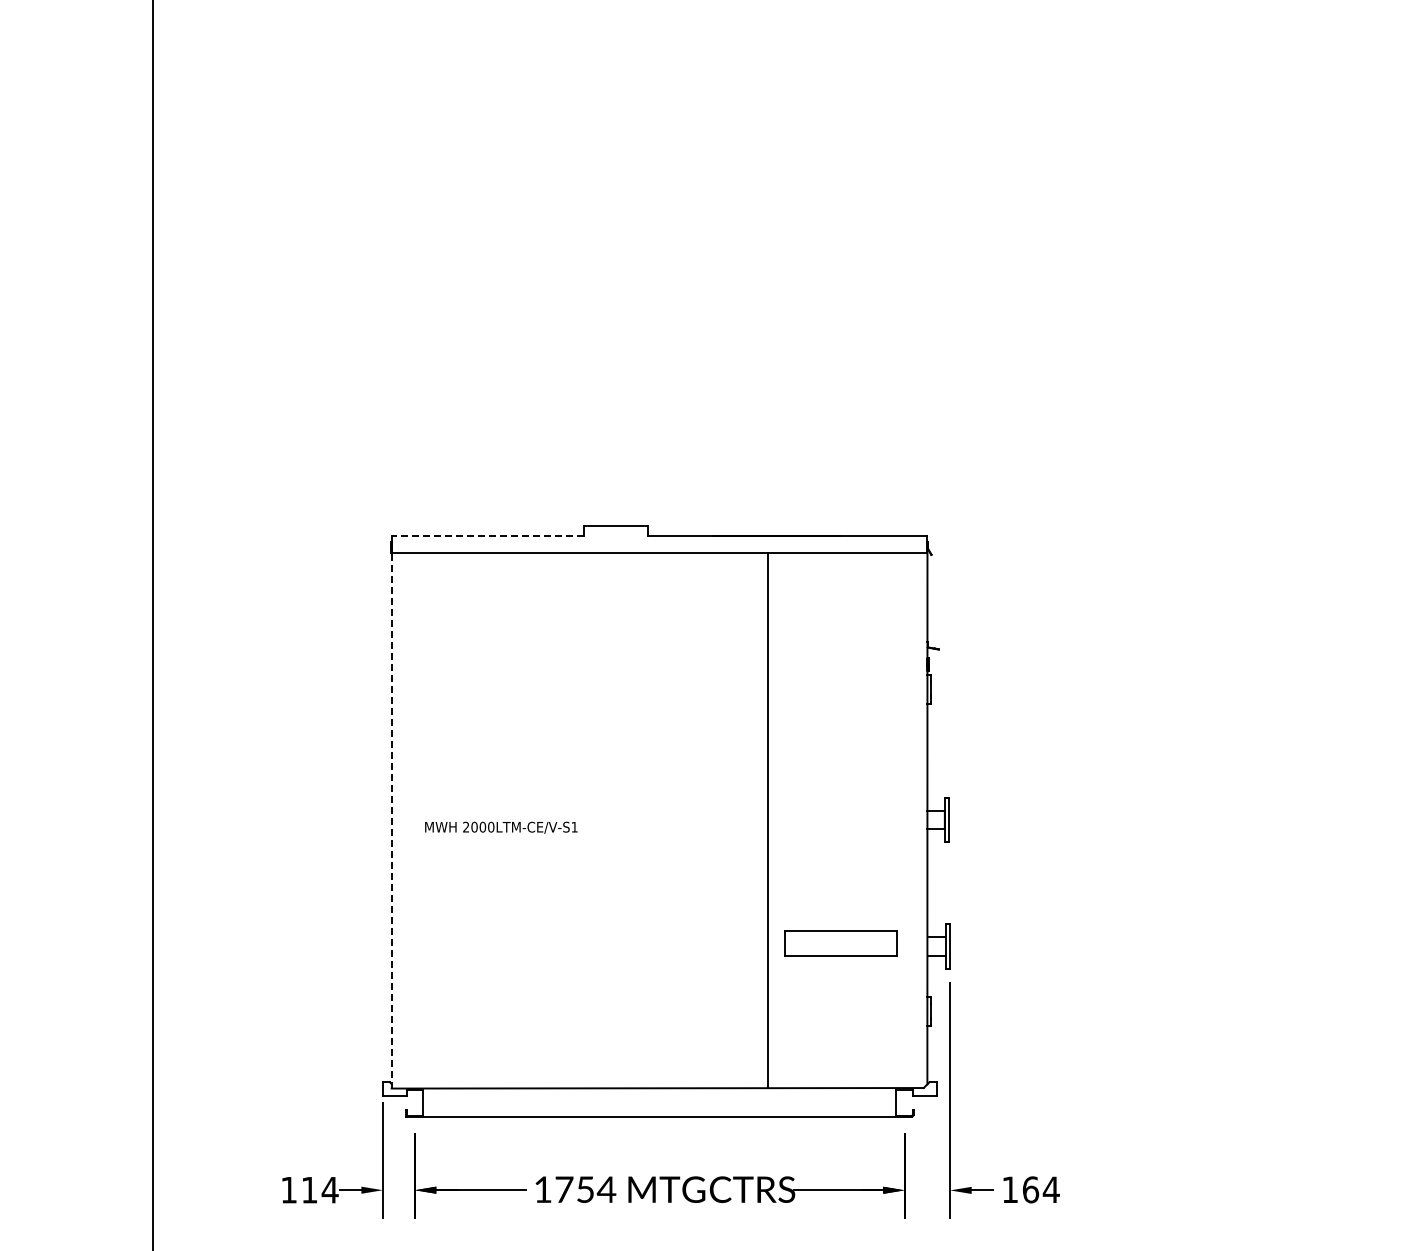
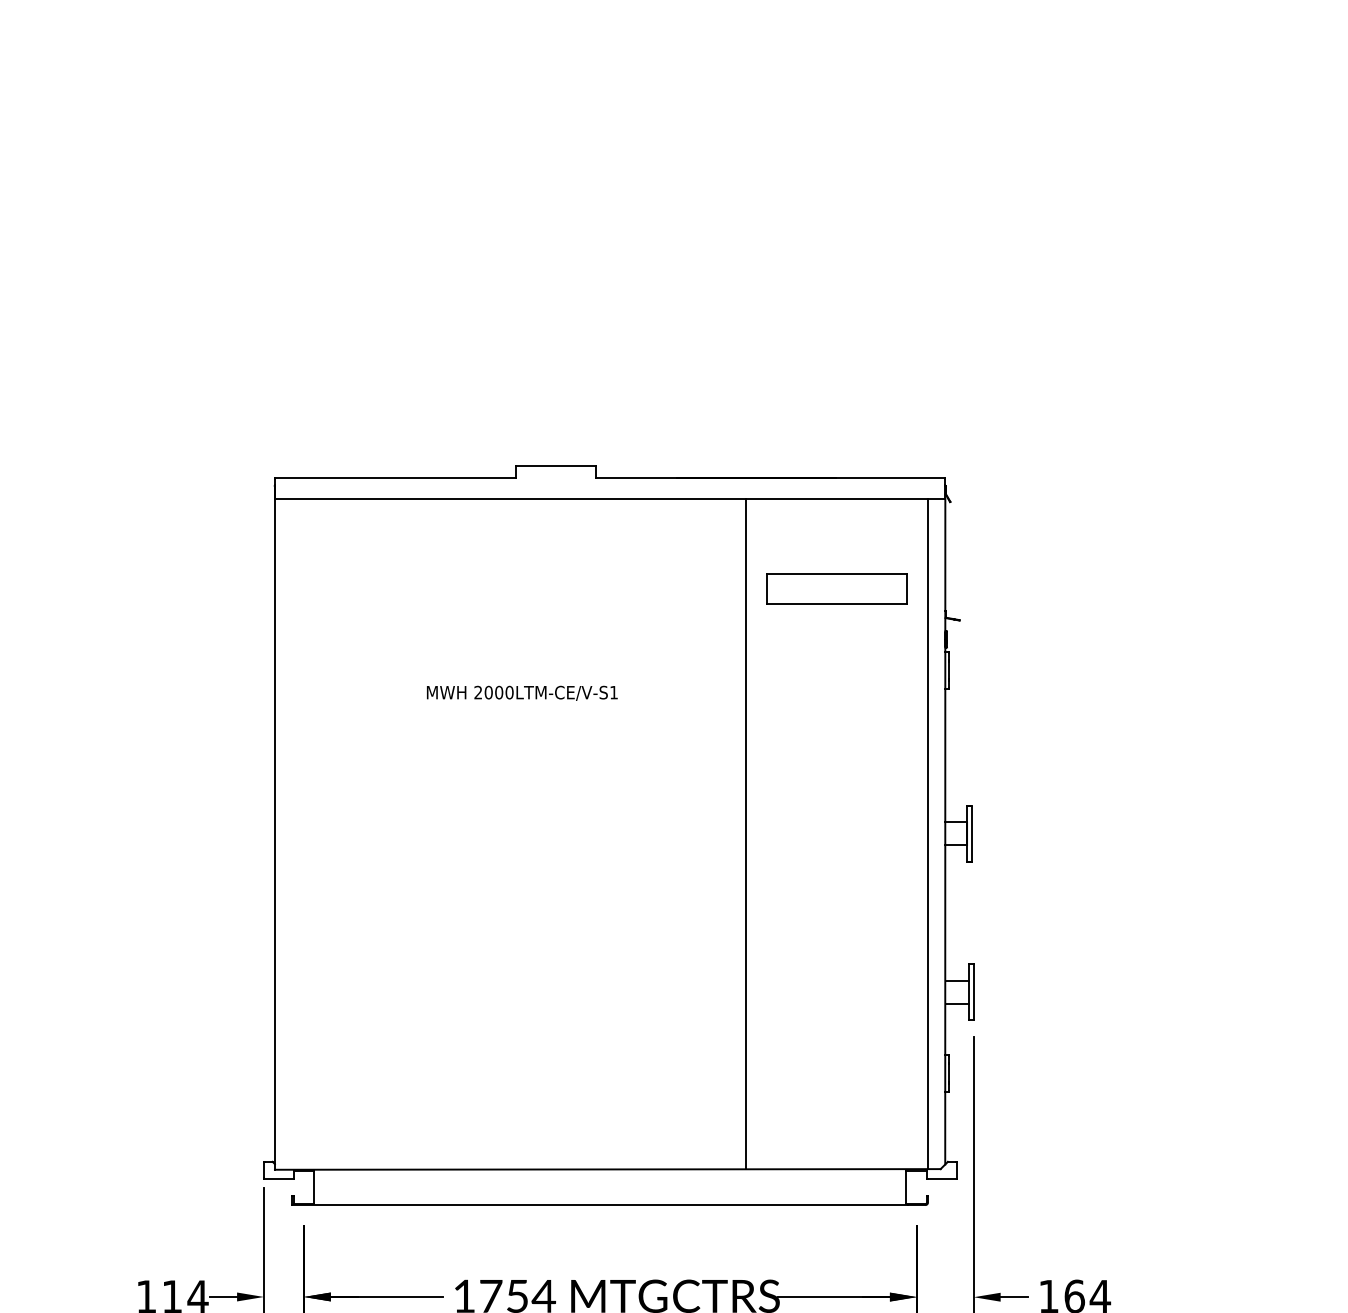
line: (487, 535) -> (394, 477), dashed -> solid
line: (391, 815) -> (274, 828), dashed -> solid
line: (913, 820) -> (927, 834), added
text: (501, 827) -> (522, 692), moved
part: (840, 943) -> (836, 589), moved

